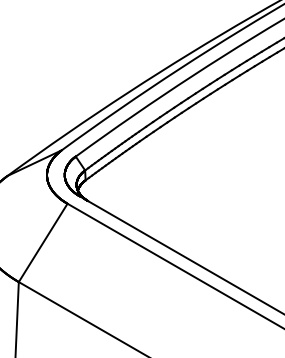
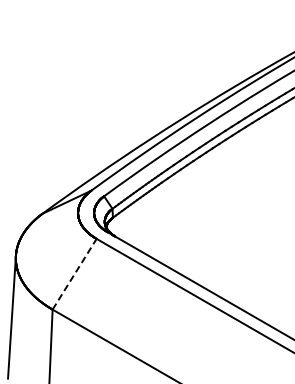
line: (43, 243) -> (74, 274), solid -> dashed

